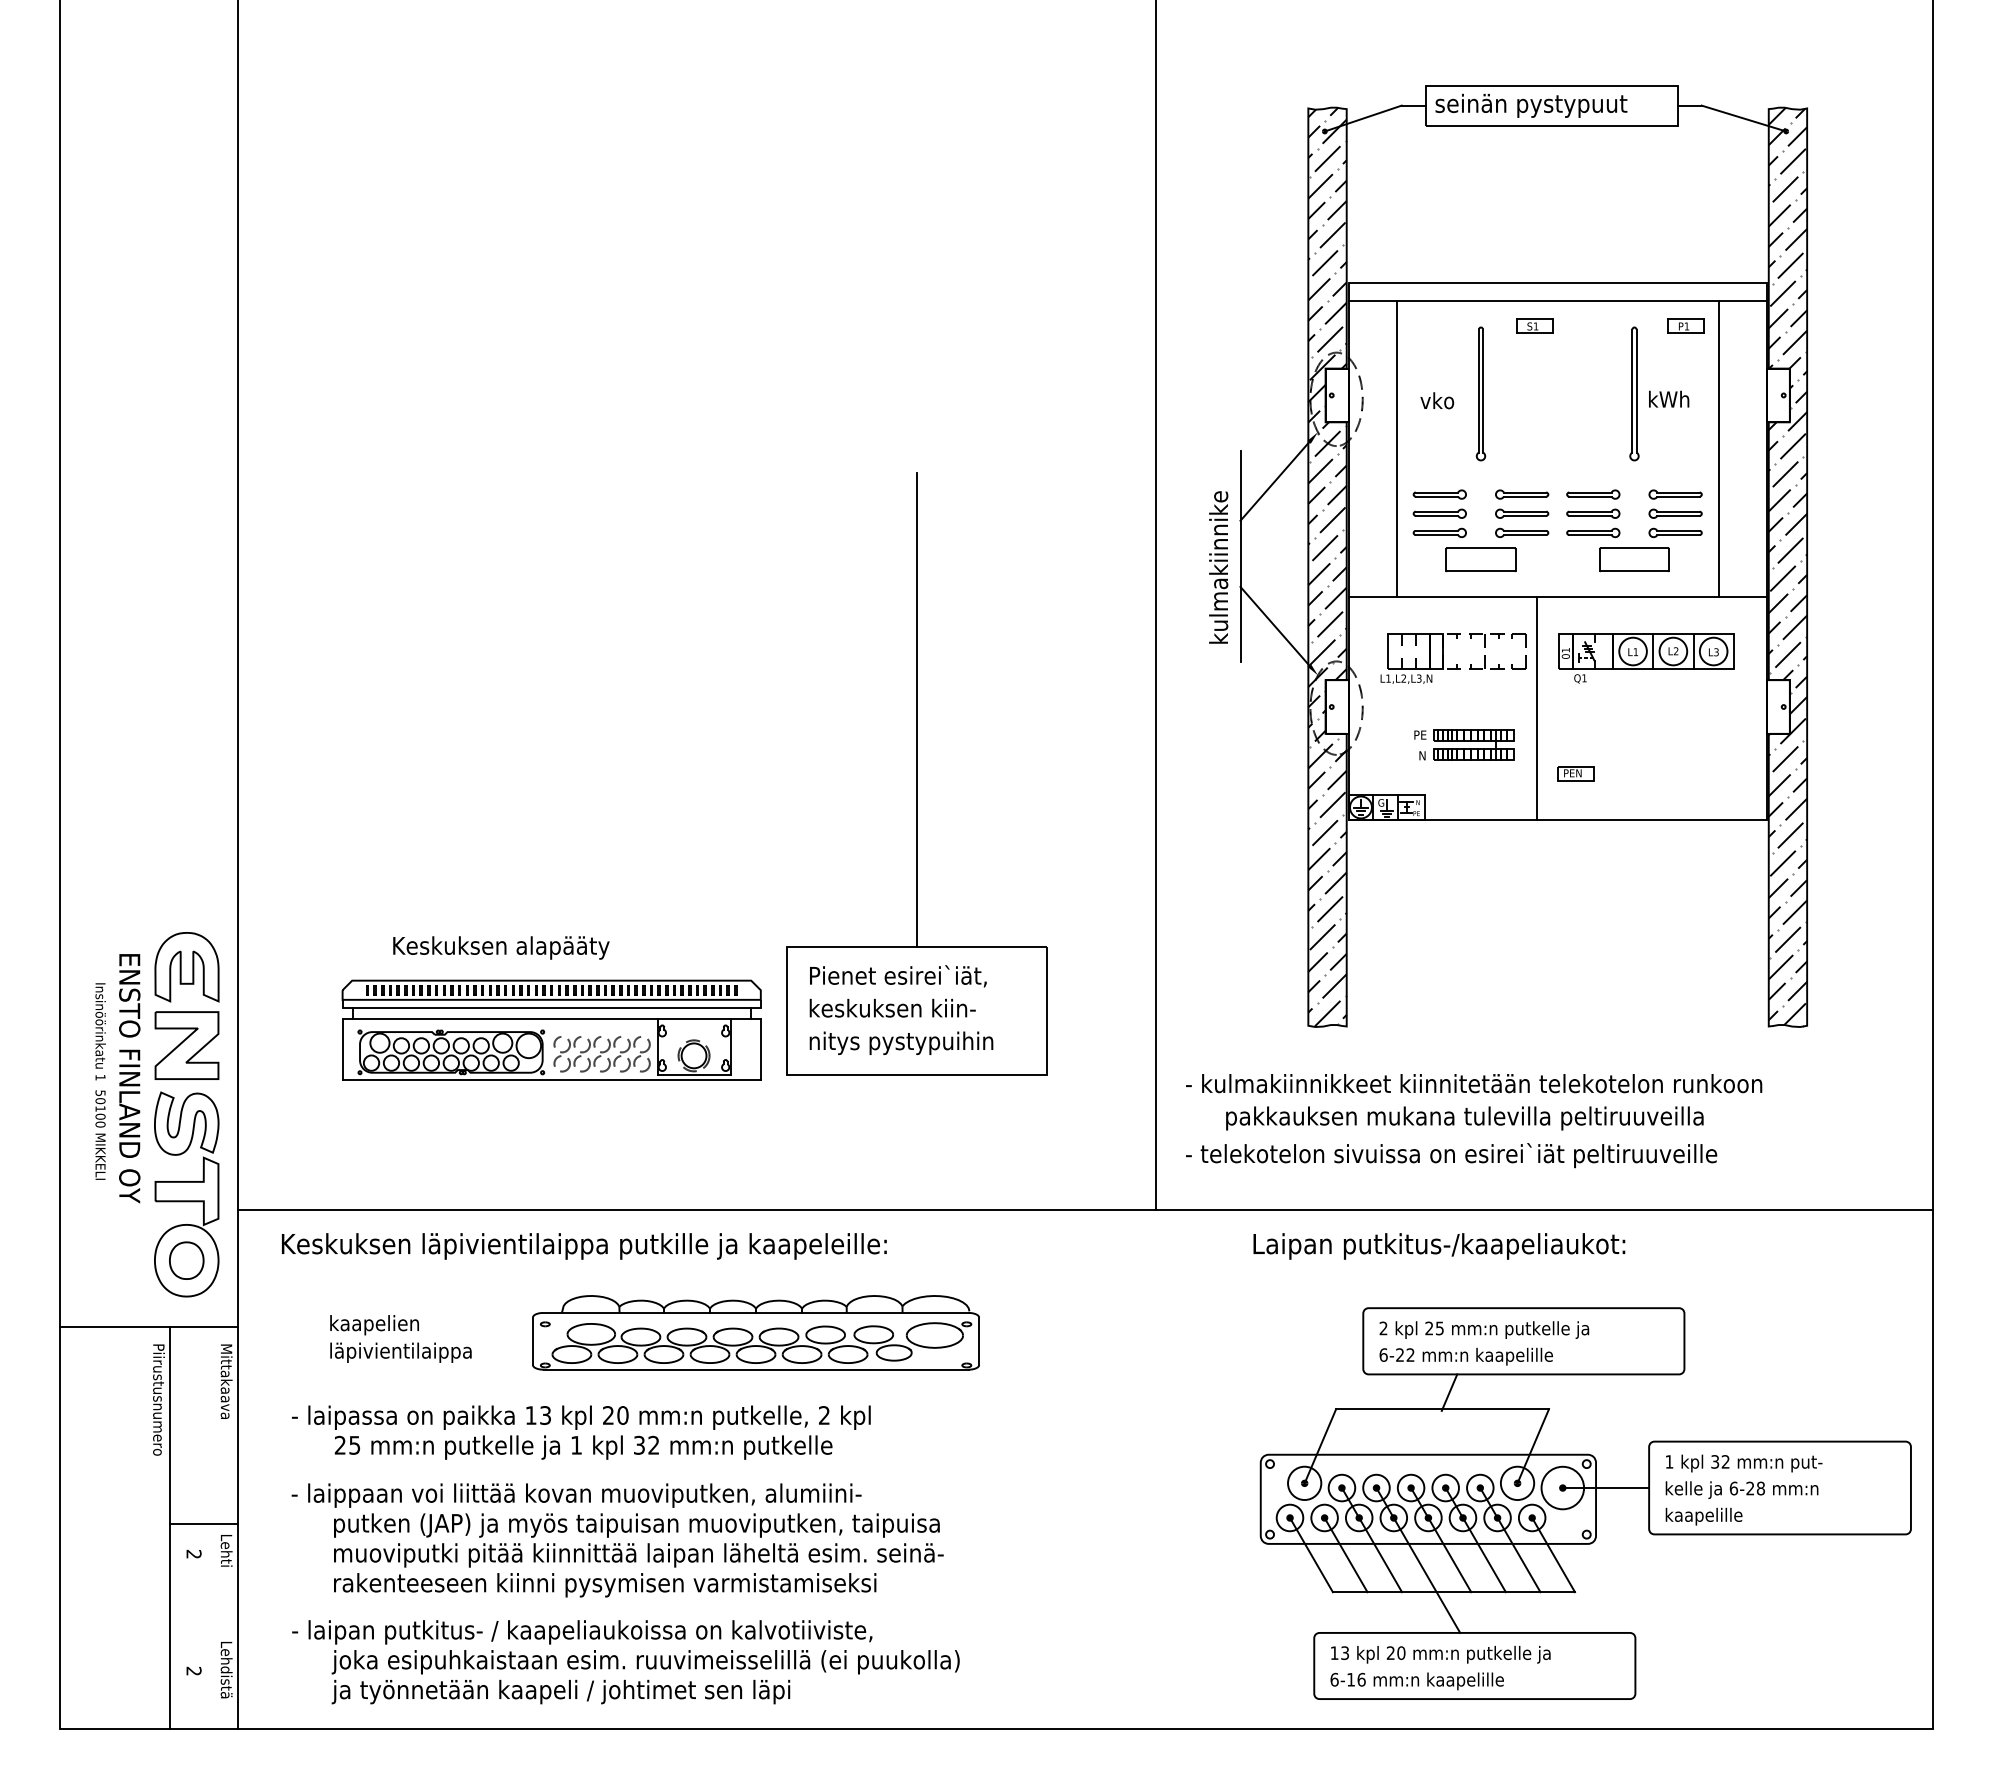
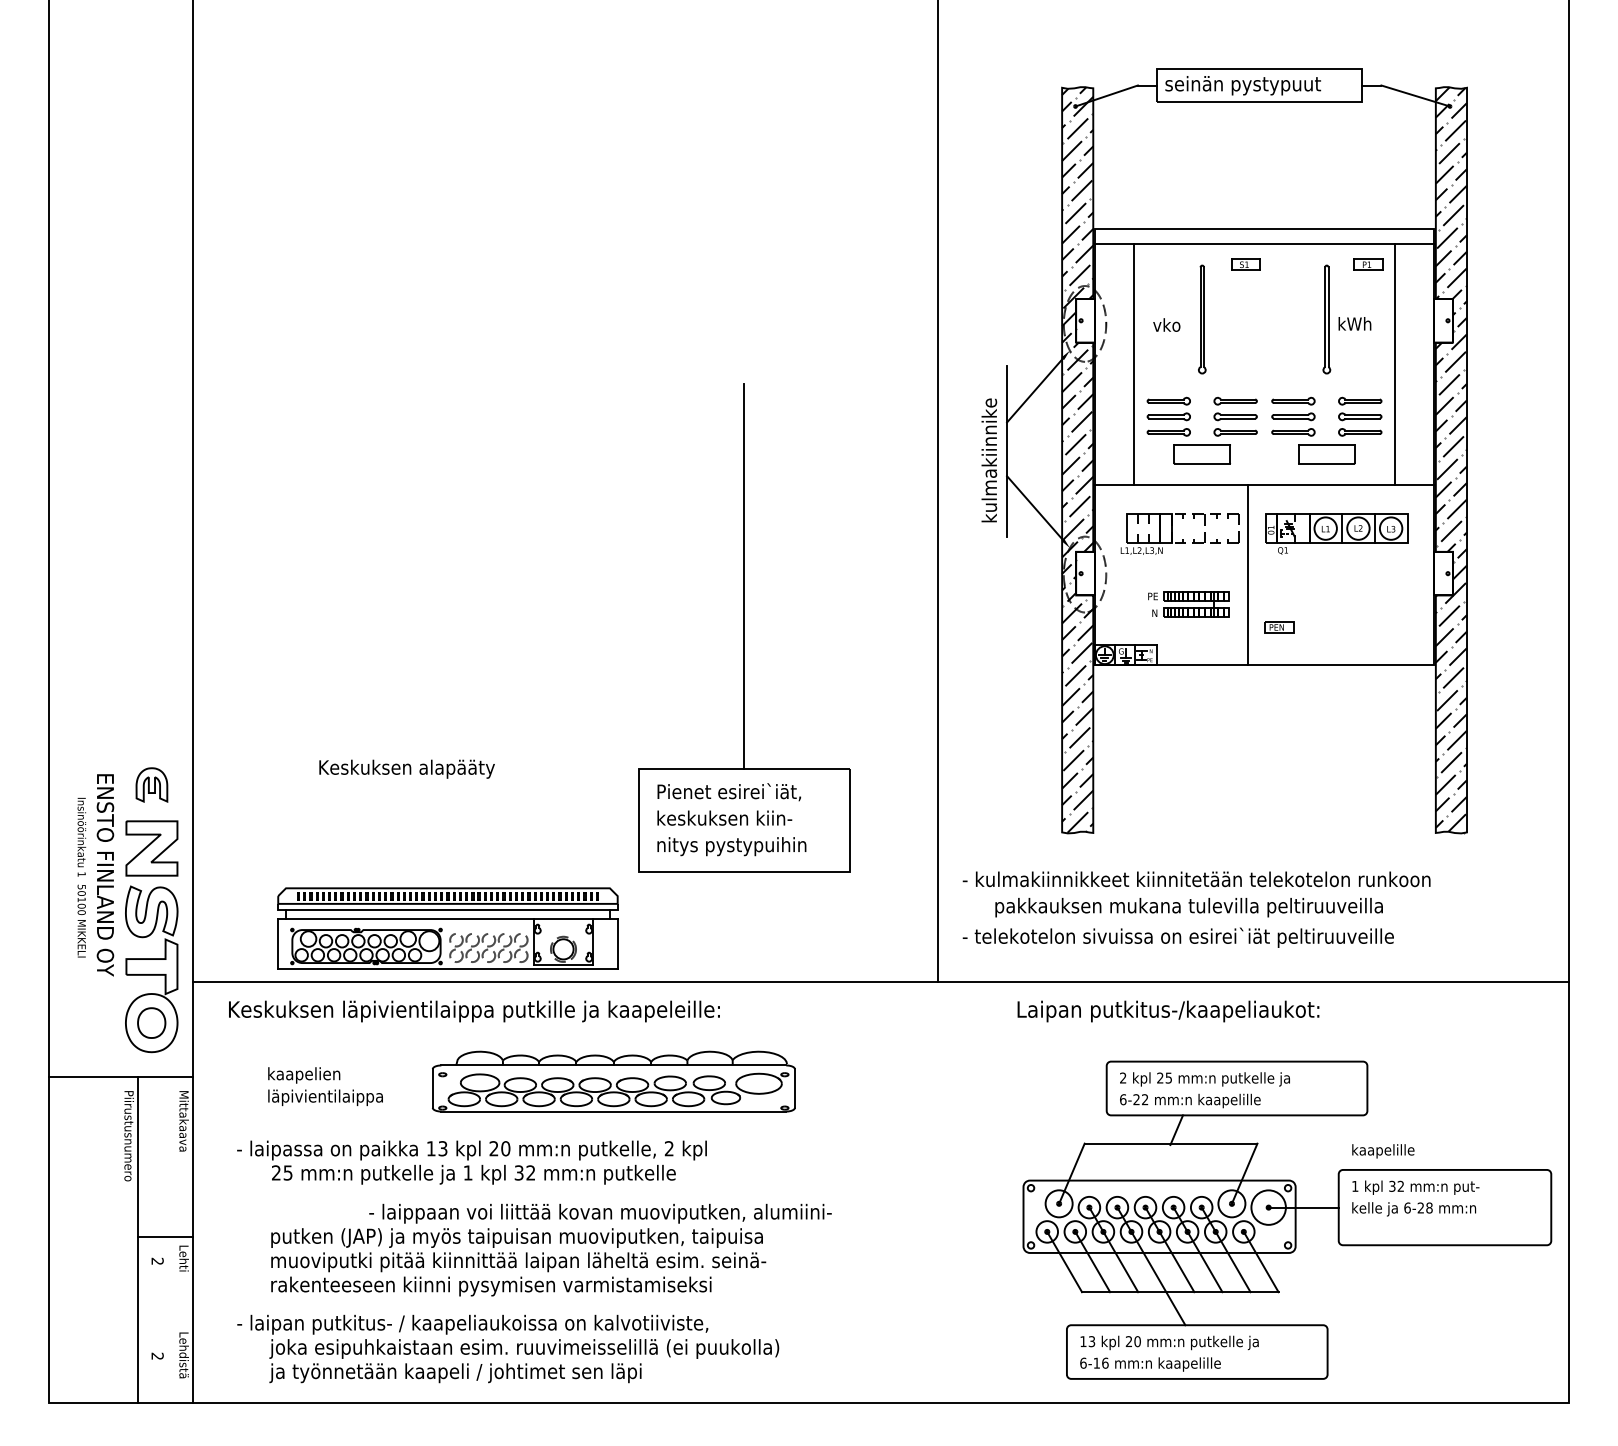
part: (186, 967) -> (151, 785), size x0.6
part: (551, 1029) -> (447, 927), moved
text: (576, 1495) -> (600, 1213), moved
text: (1703, 1516) -> (1382, 1151), moved

